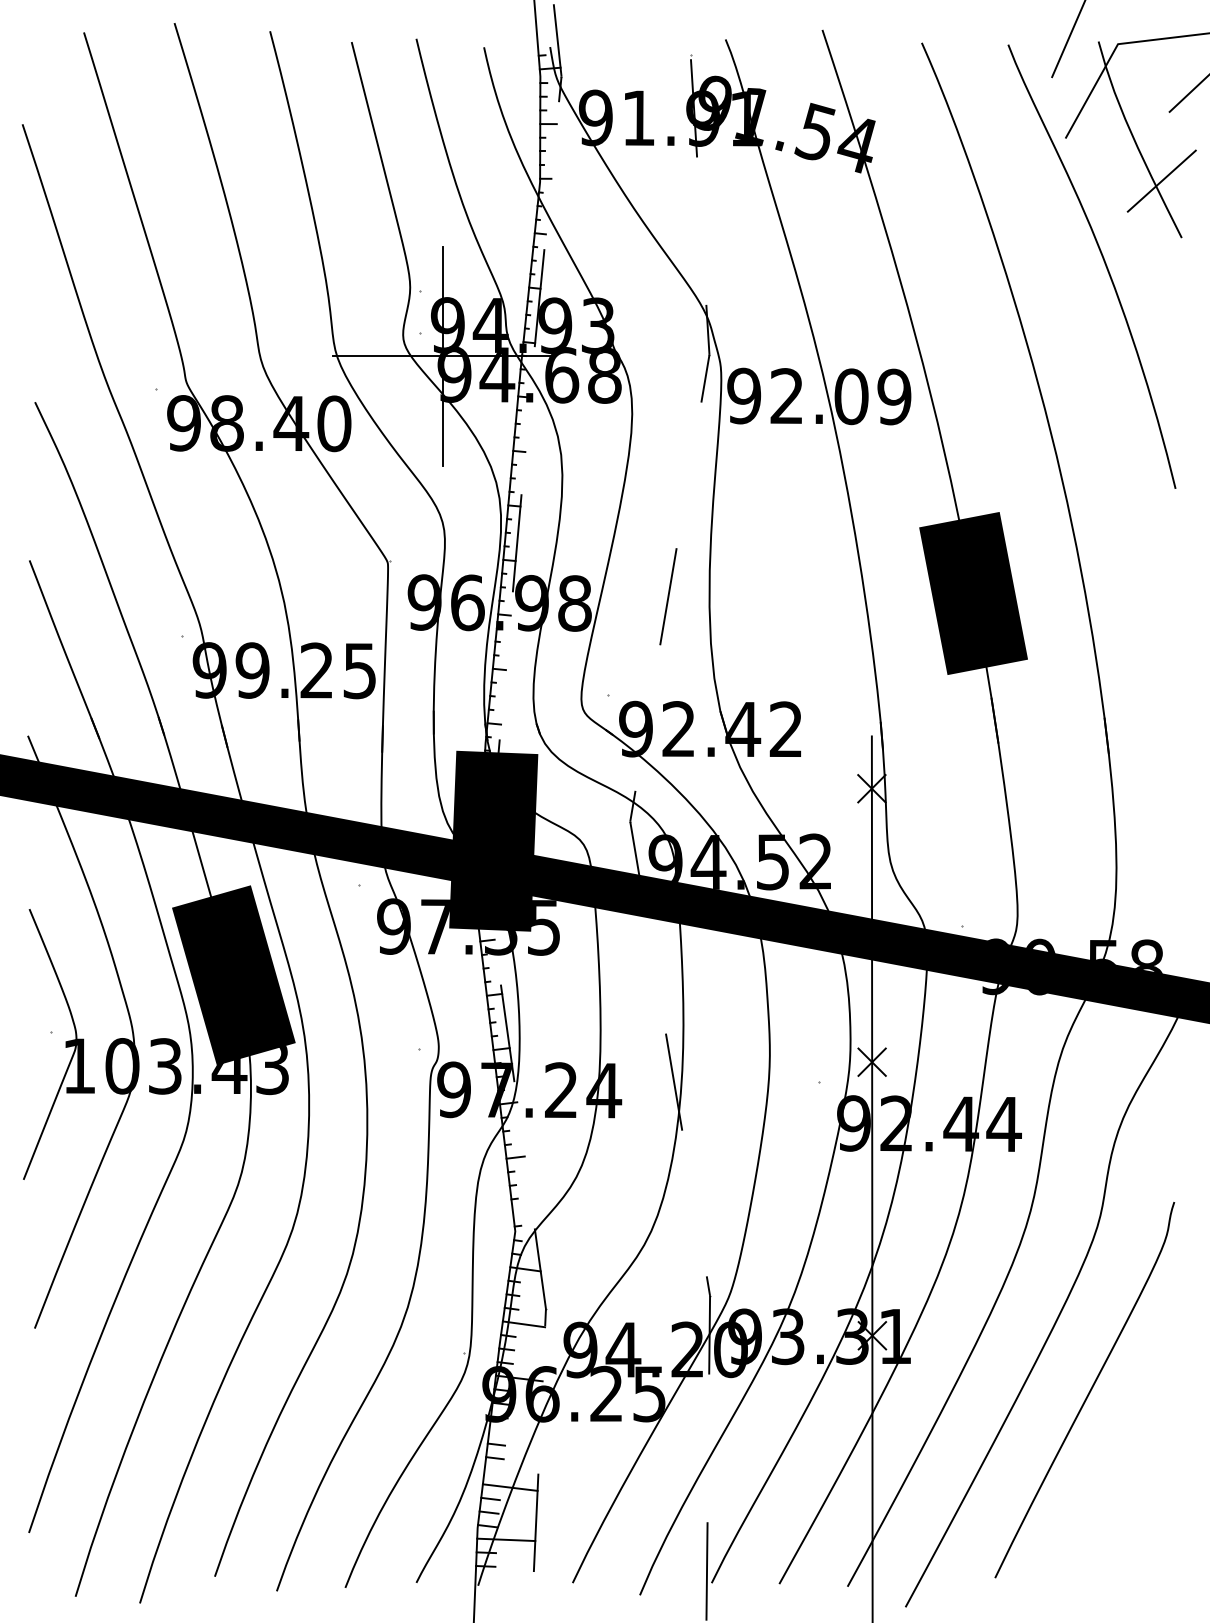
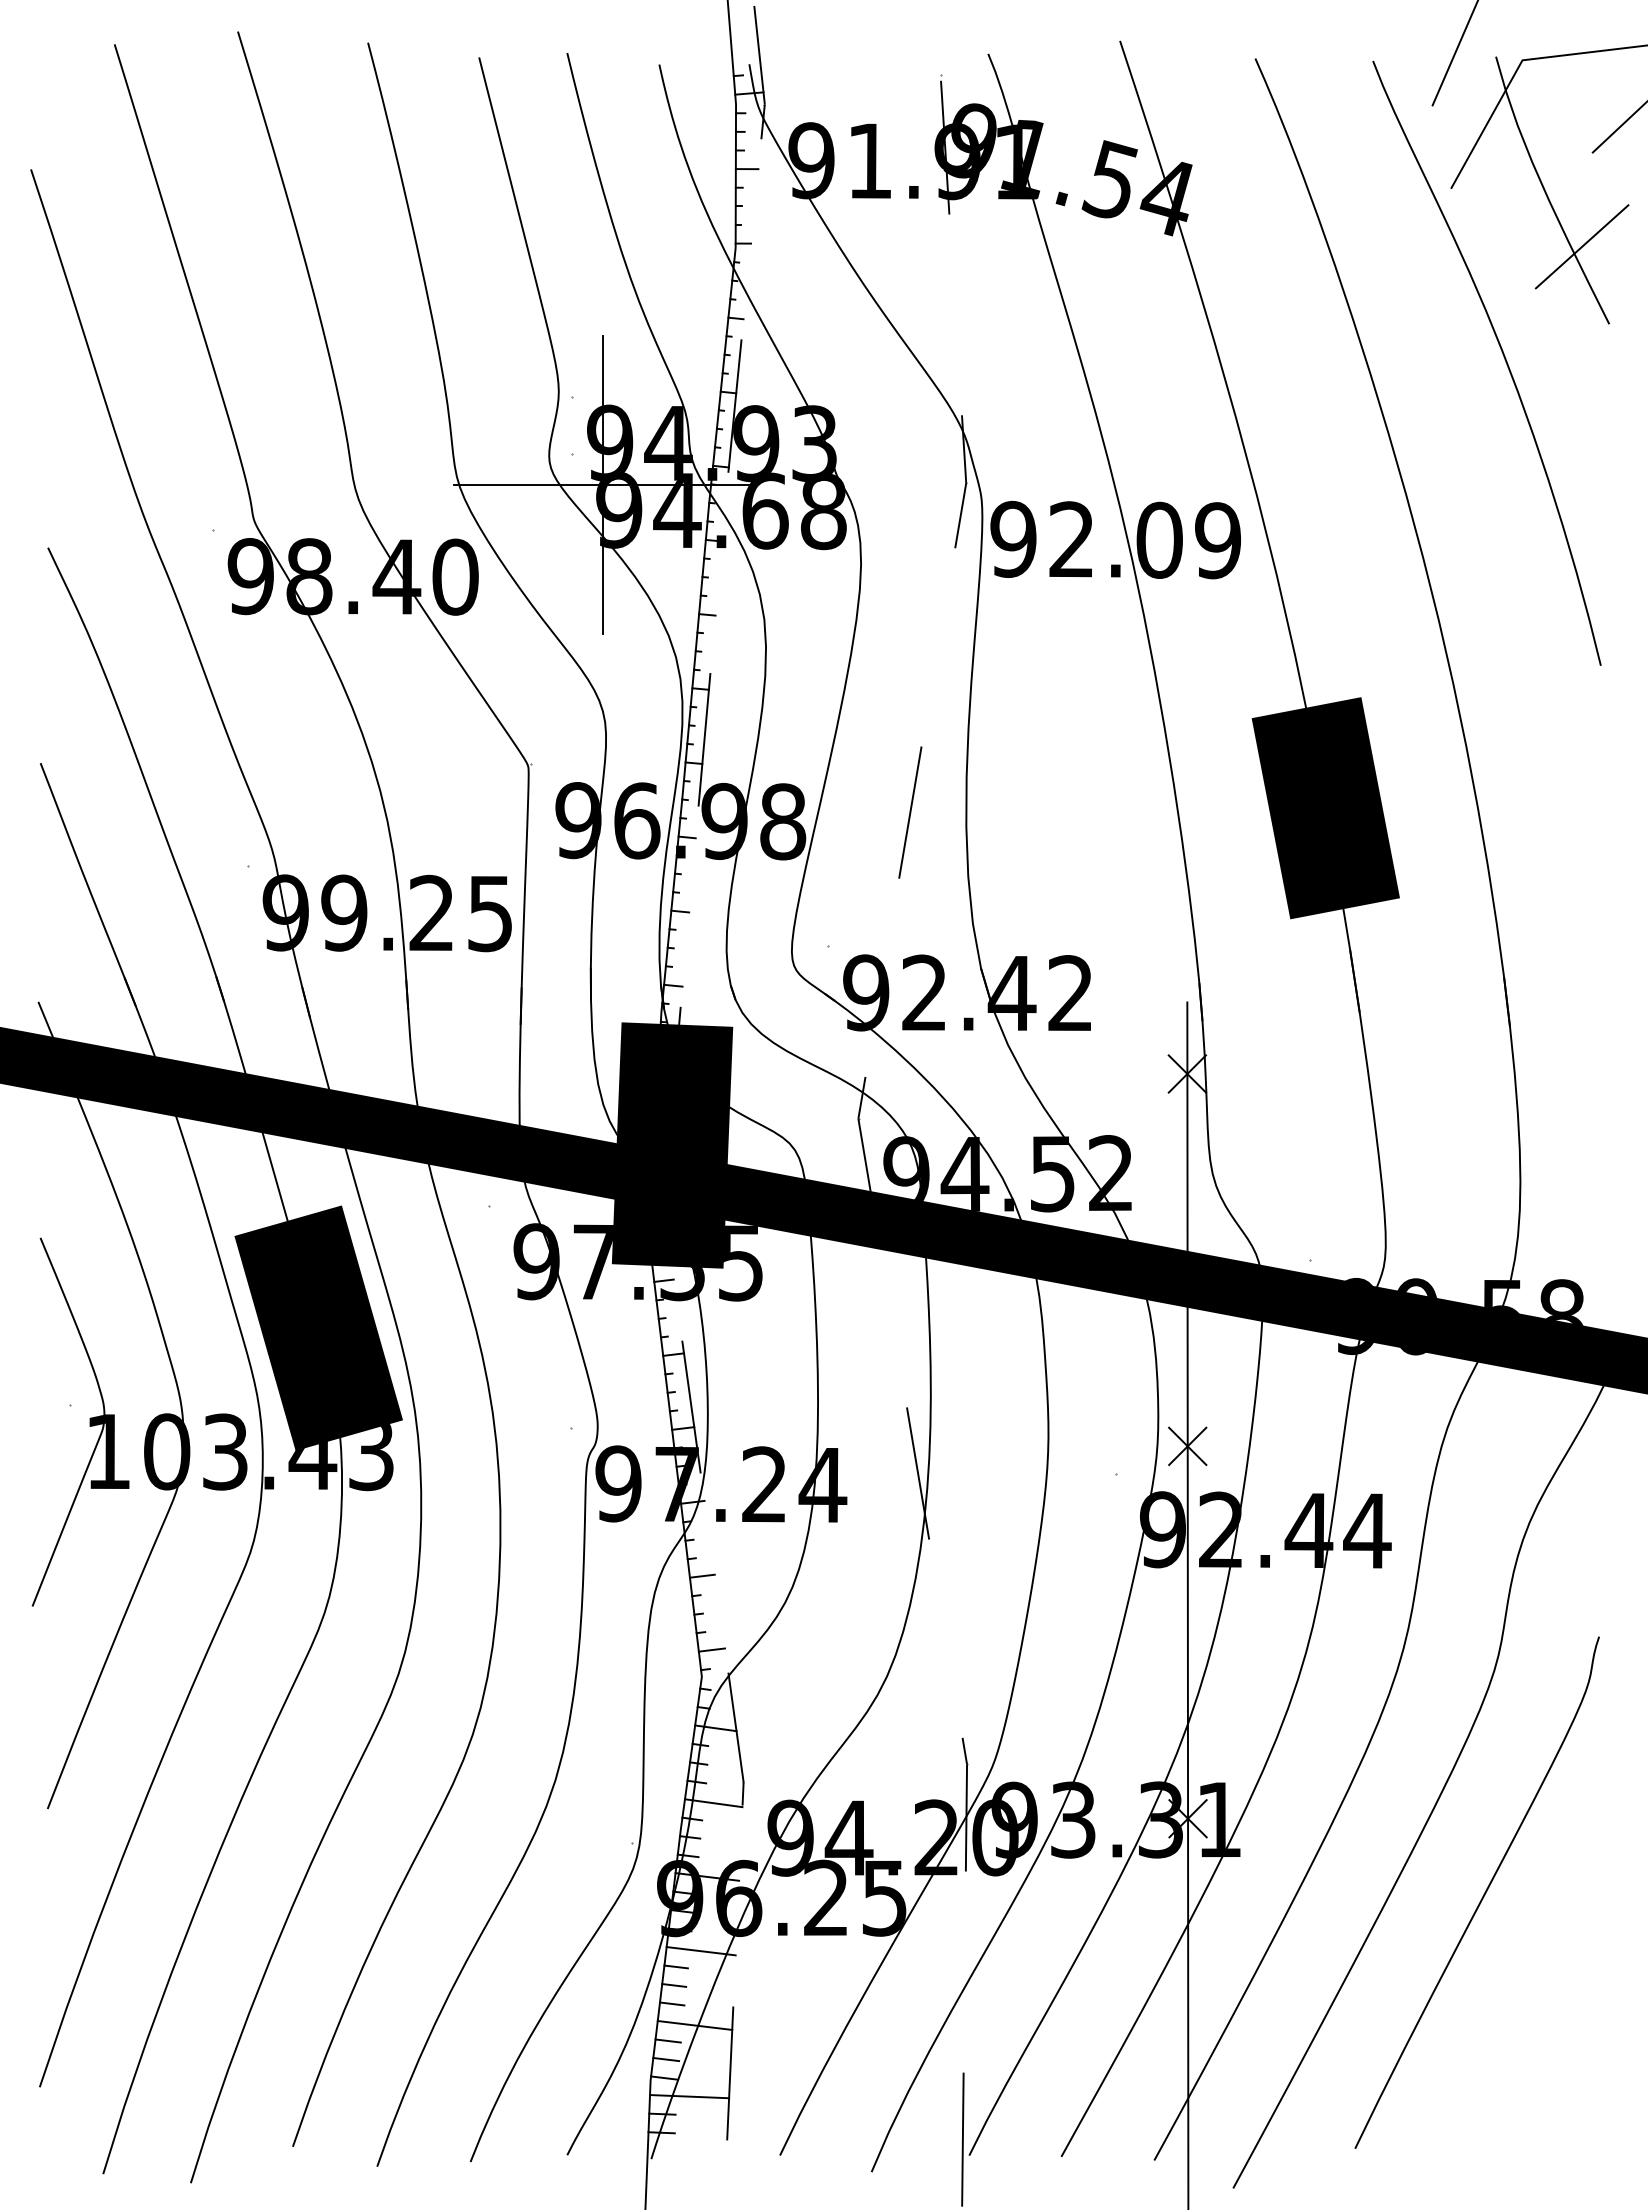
line: (522, 1211) -> (711, 1649), added
line: (514, 1433) -> (700, 1951), added
line: (492, 1471) -> (671, 2003), added

